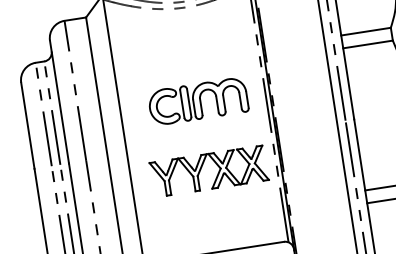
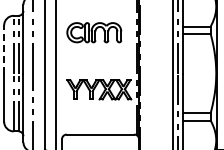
part: (198, 101) -> (94, 32), moved
line: (28, 125) -> (4, 49), solid -> dashed

